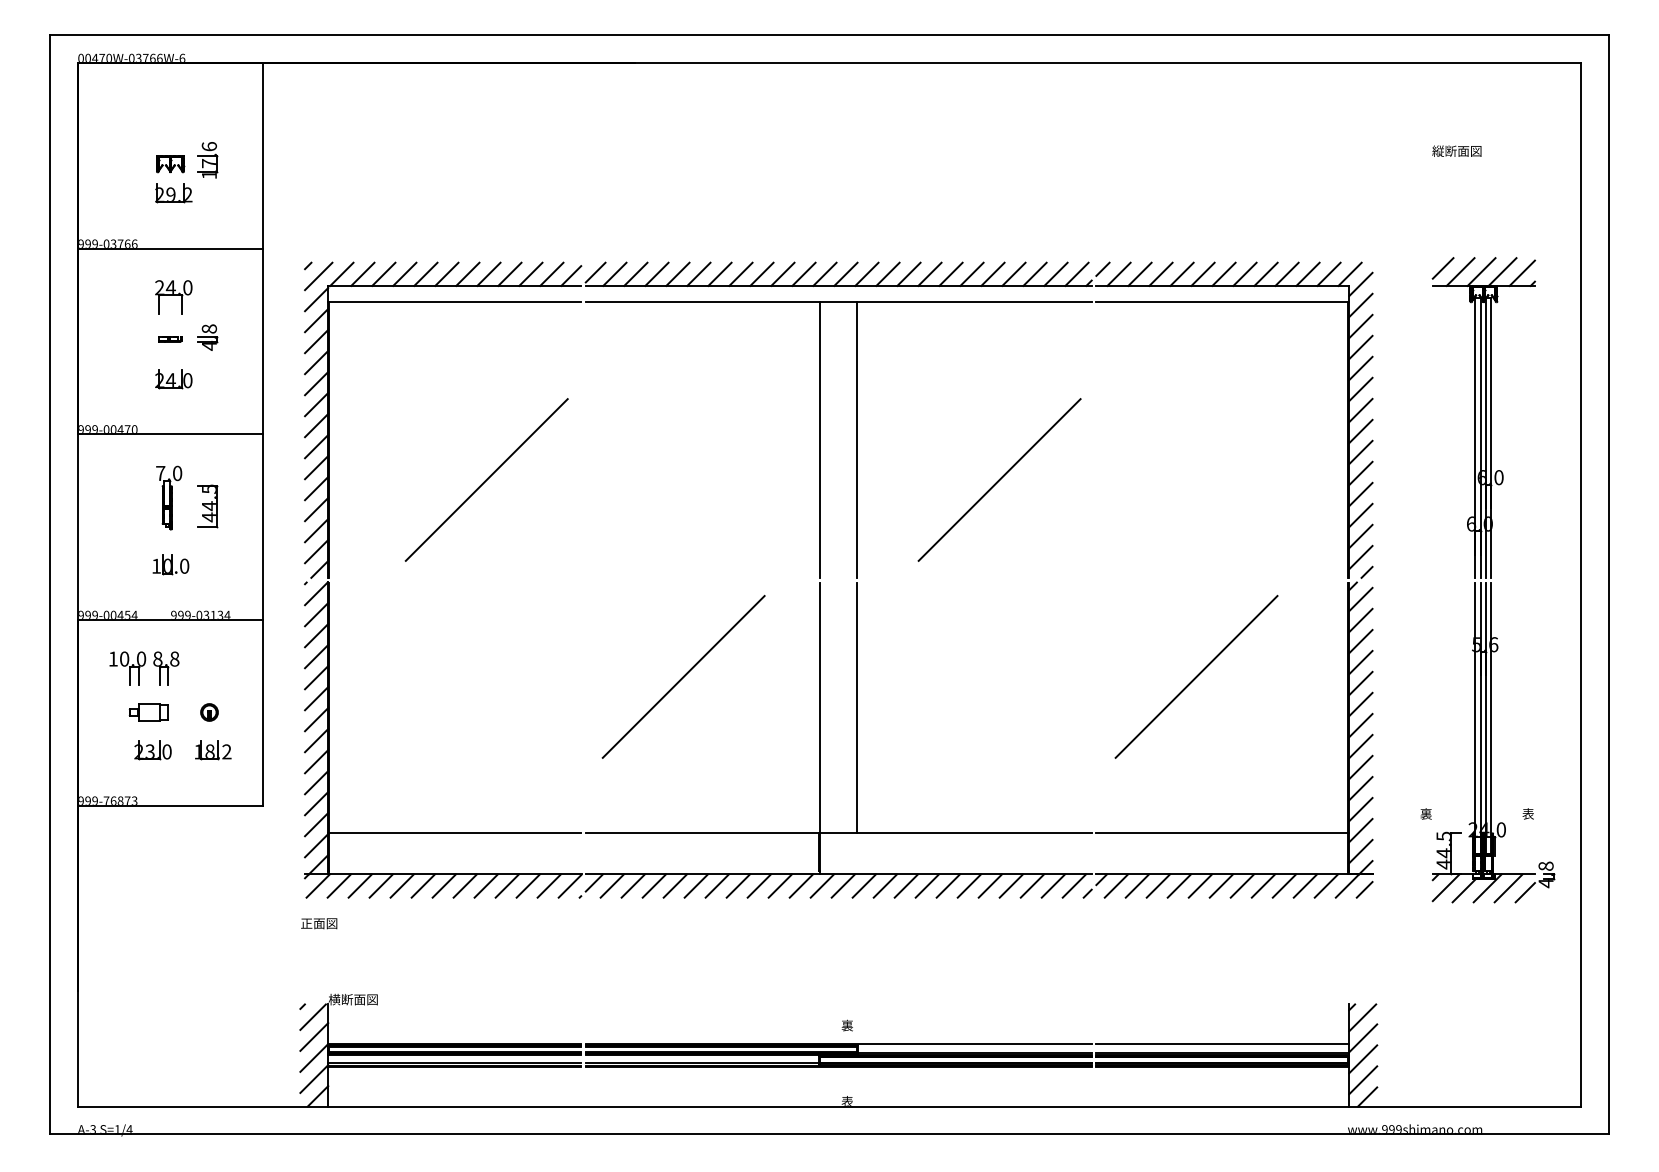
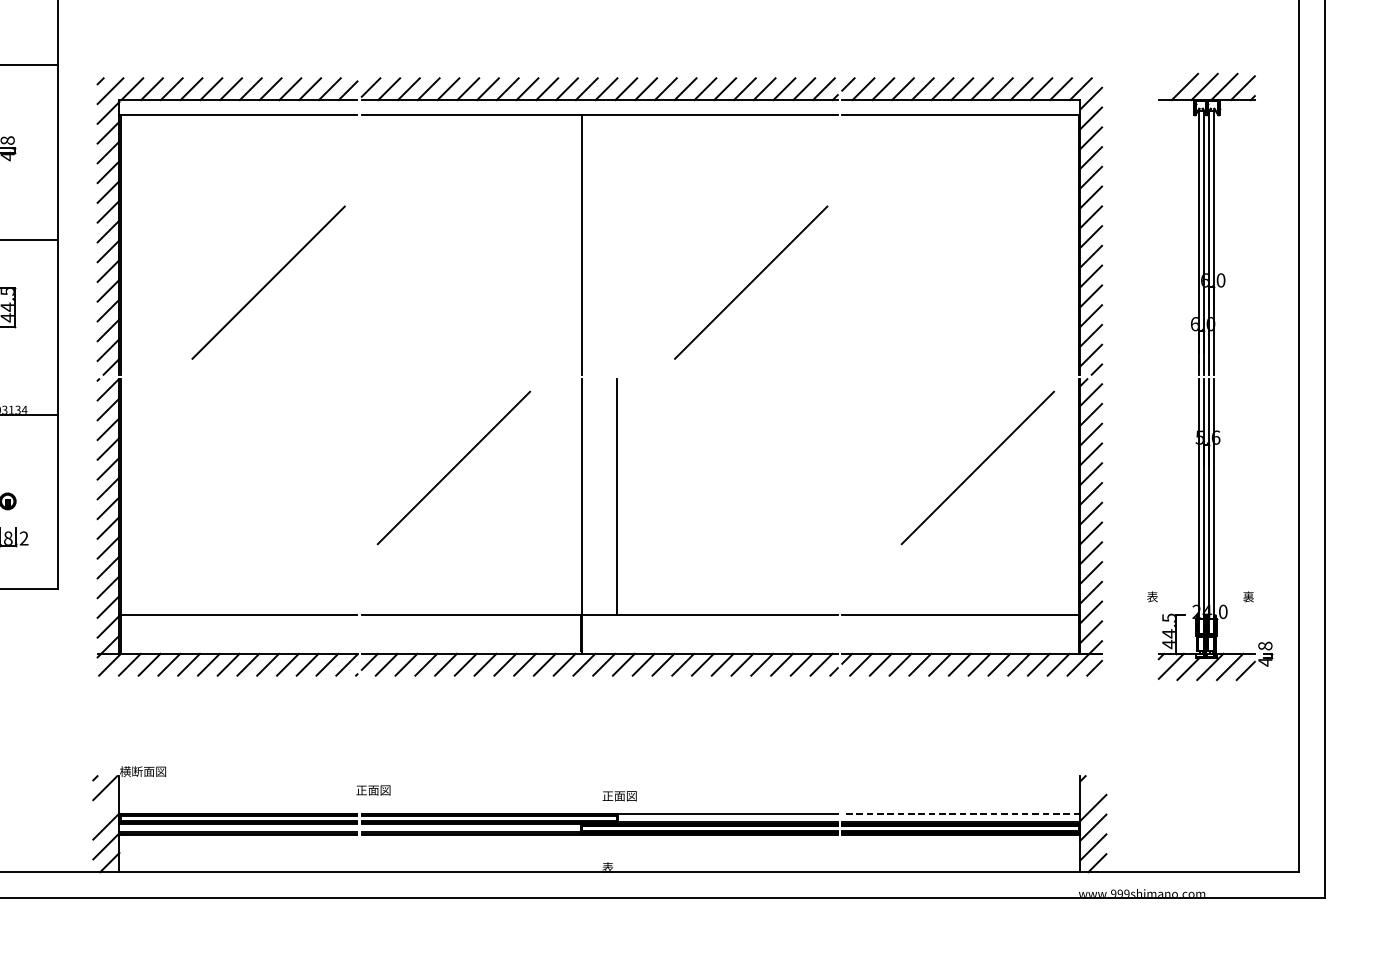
line: (1442, 268) -> (1167, 83), removed
line: (857, 439) -> (617, 244), removed
line: (1196, 676) -> (977, 467), moved
text: (1425, 814) -> (1151, 597), 裏 -> 表
text: (1527, 814) -> (1247, 597), 表 -> 裏
text: (319, 923) -> (373, 790), moved
line: (1362, 1017) -> (1092, 788), removed
text: (859, 1025) -> (619, 795), 裏 -> 正面図
line: (314, 1036) -> (106, 806), removed
line: (1222, 1044) -> (960, 813), solid -> dashed

